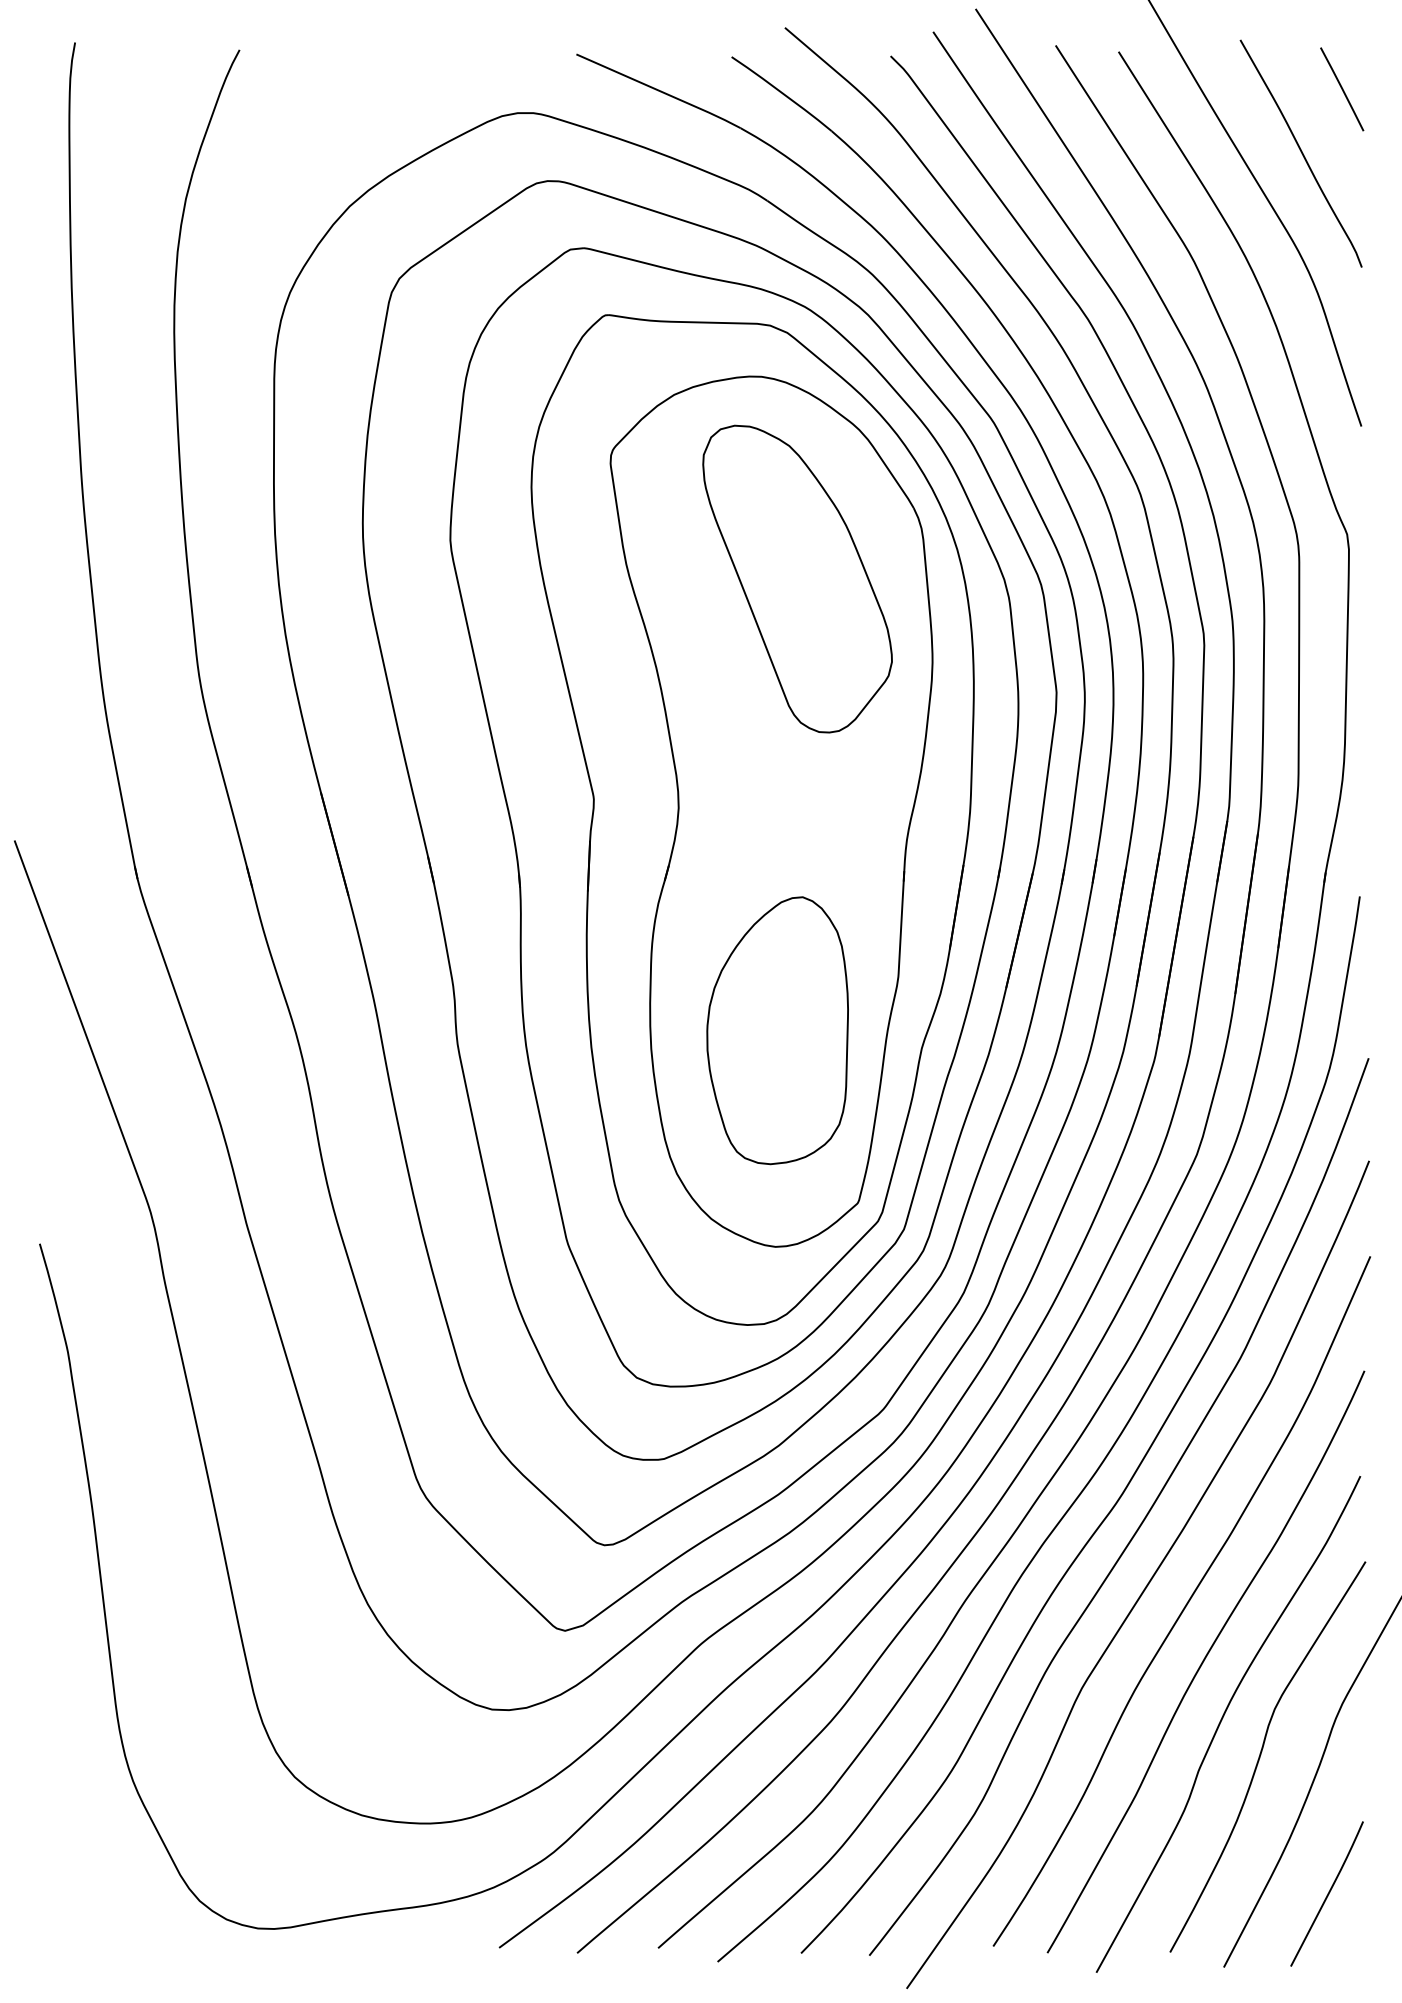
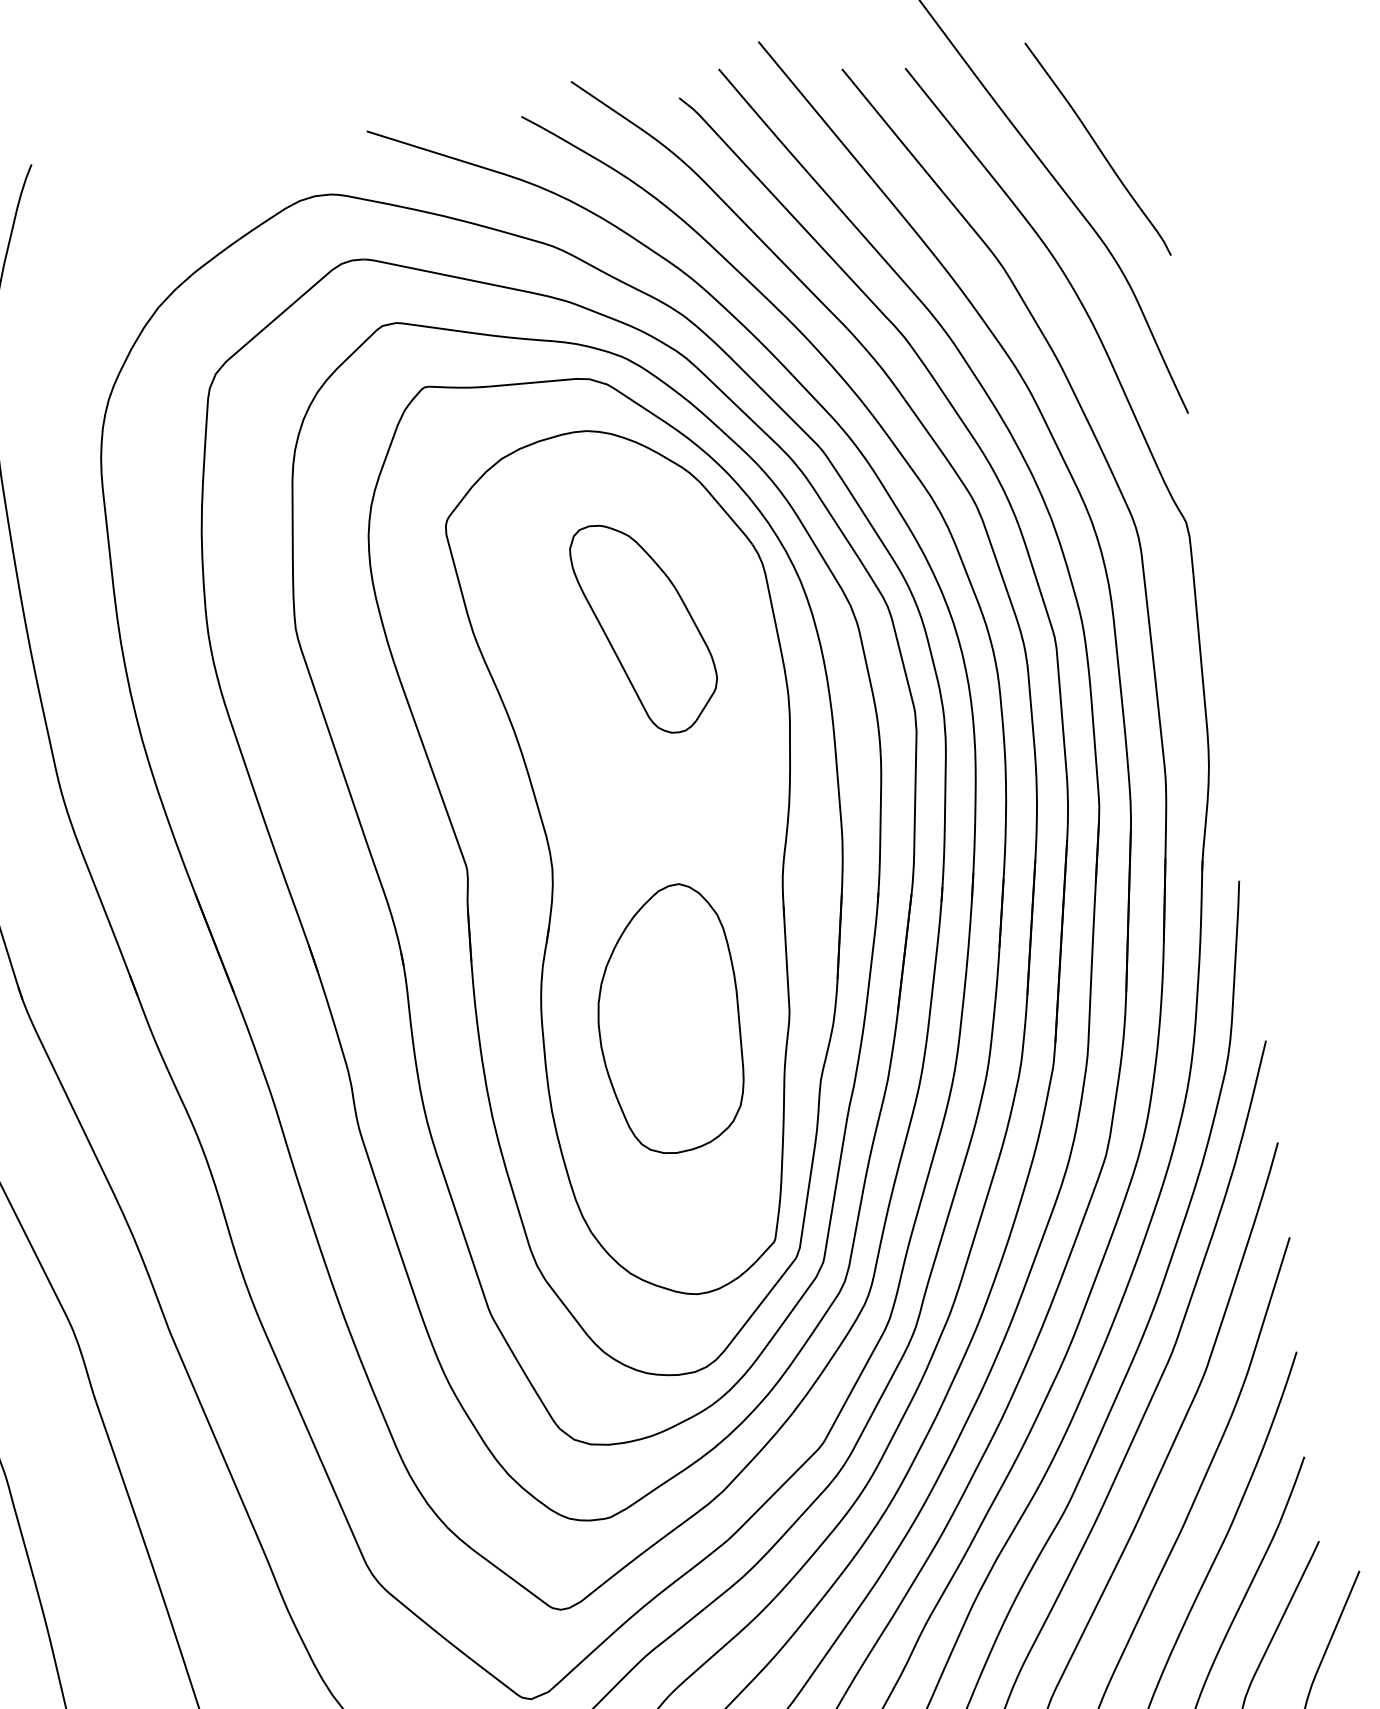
line: (1342, 89) -> (1131, 80), removed
part: (797, 578) -> (644, 627), size x0.7
part: (777, 1030) -> (668, 1019), moved

